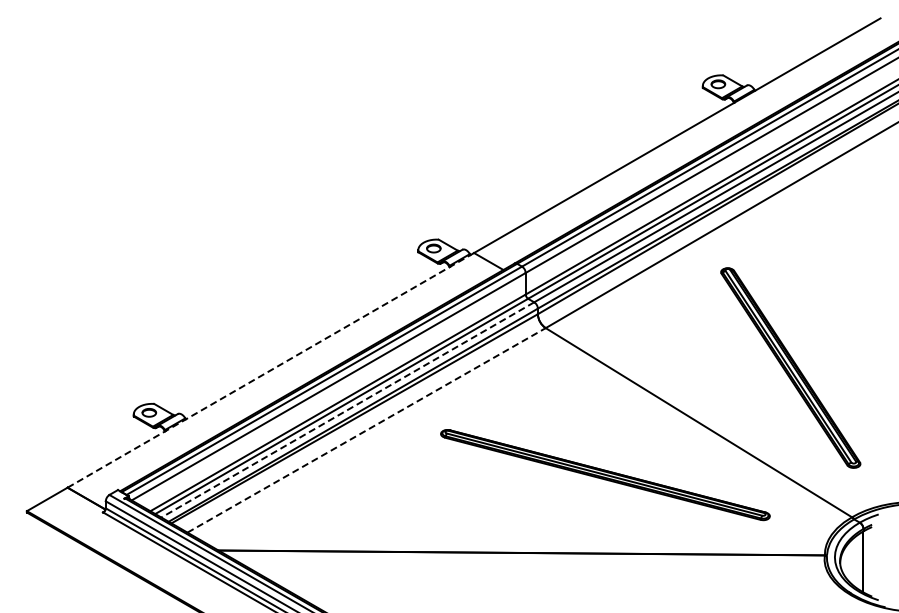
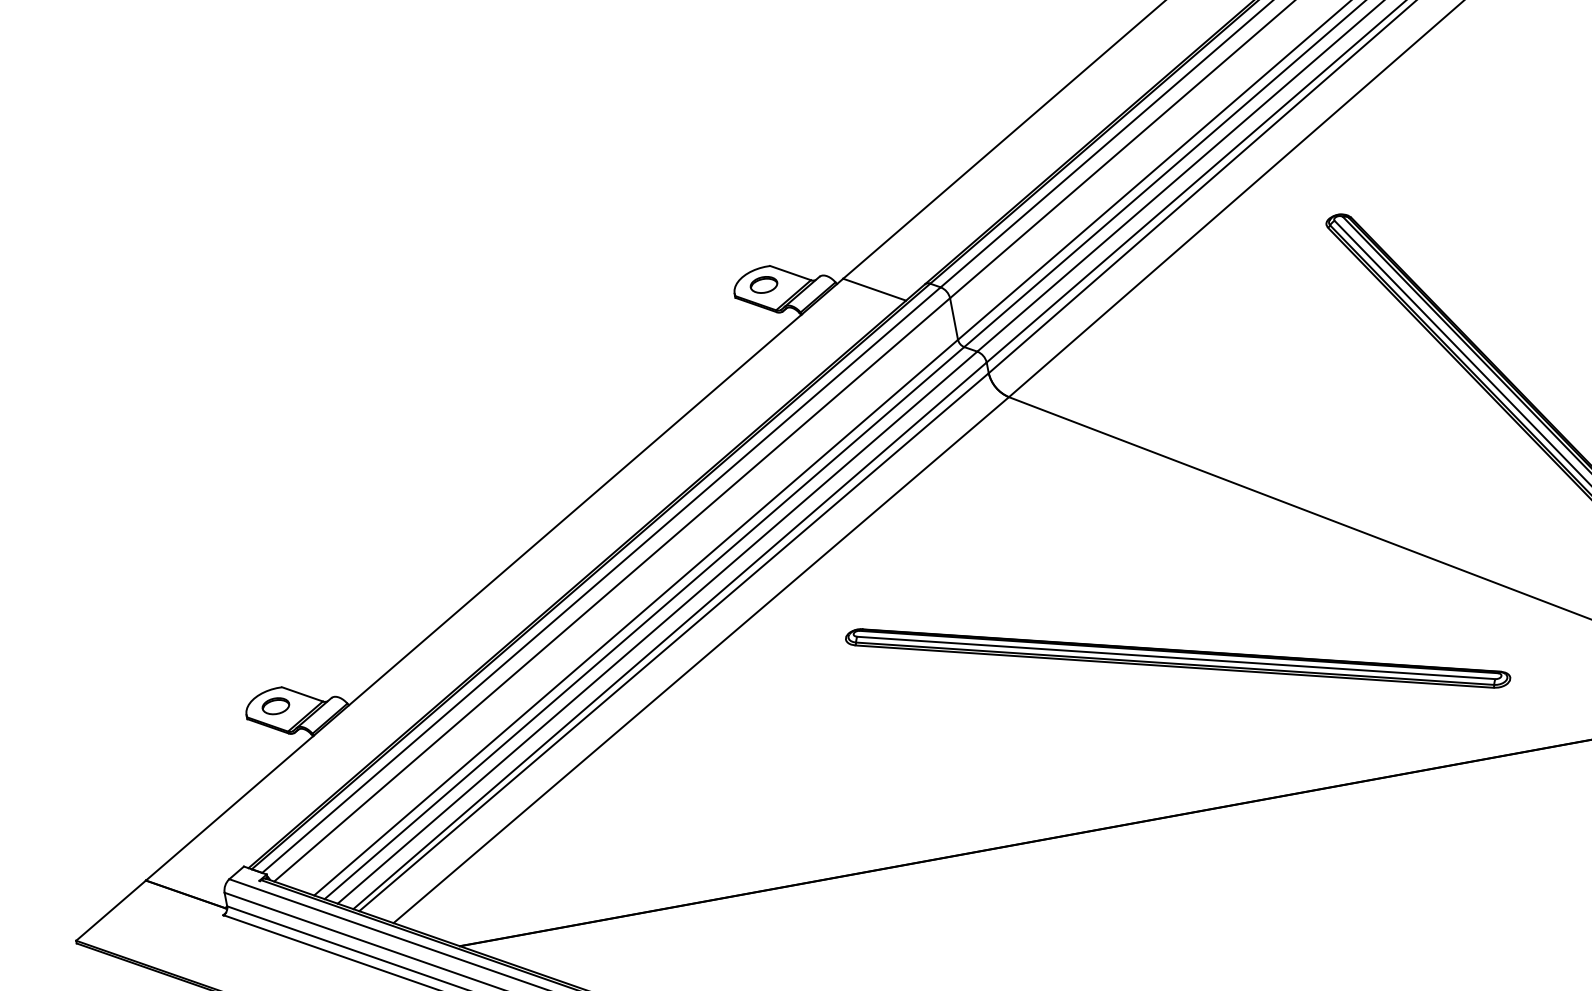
line: (270, 370) -> (493, 580), dashed -> solid
line: (347, 410) -> (657, 628), dashed -> solid
line: (367, 430) -> (703, 660), dashed -> solid

